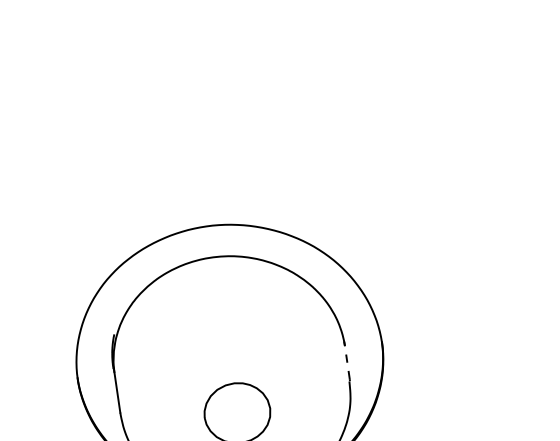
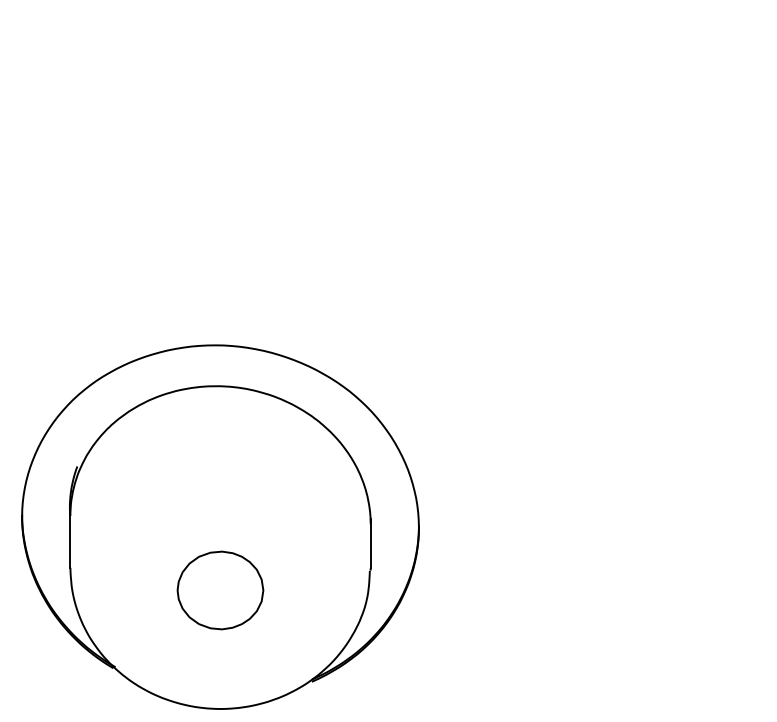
line: (346, 360) -> (370, 543), dashed -> solid

